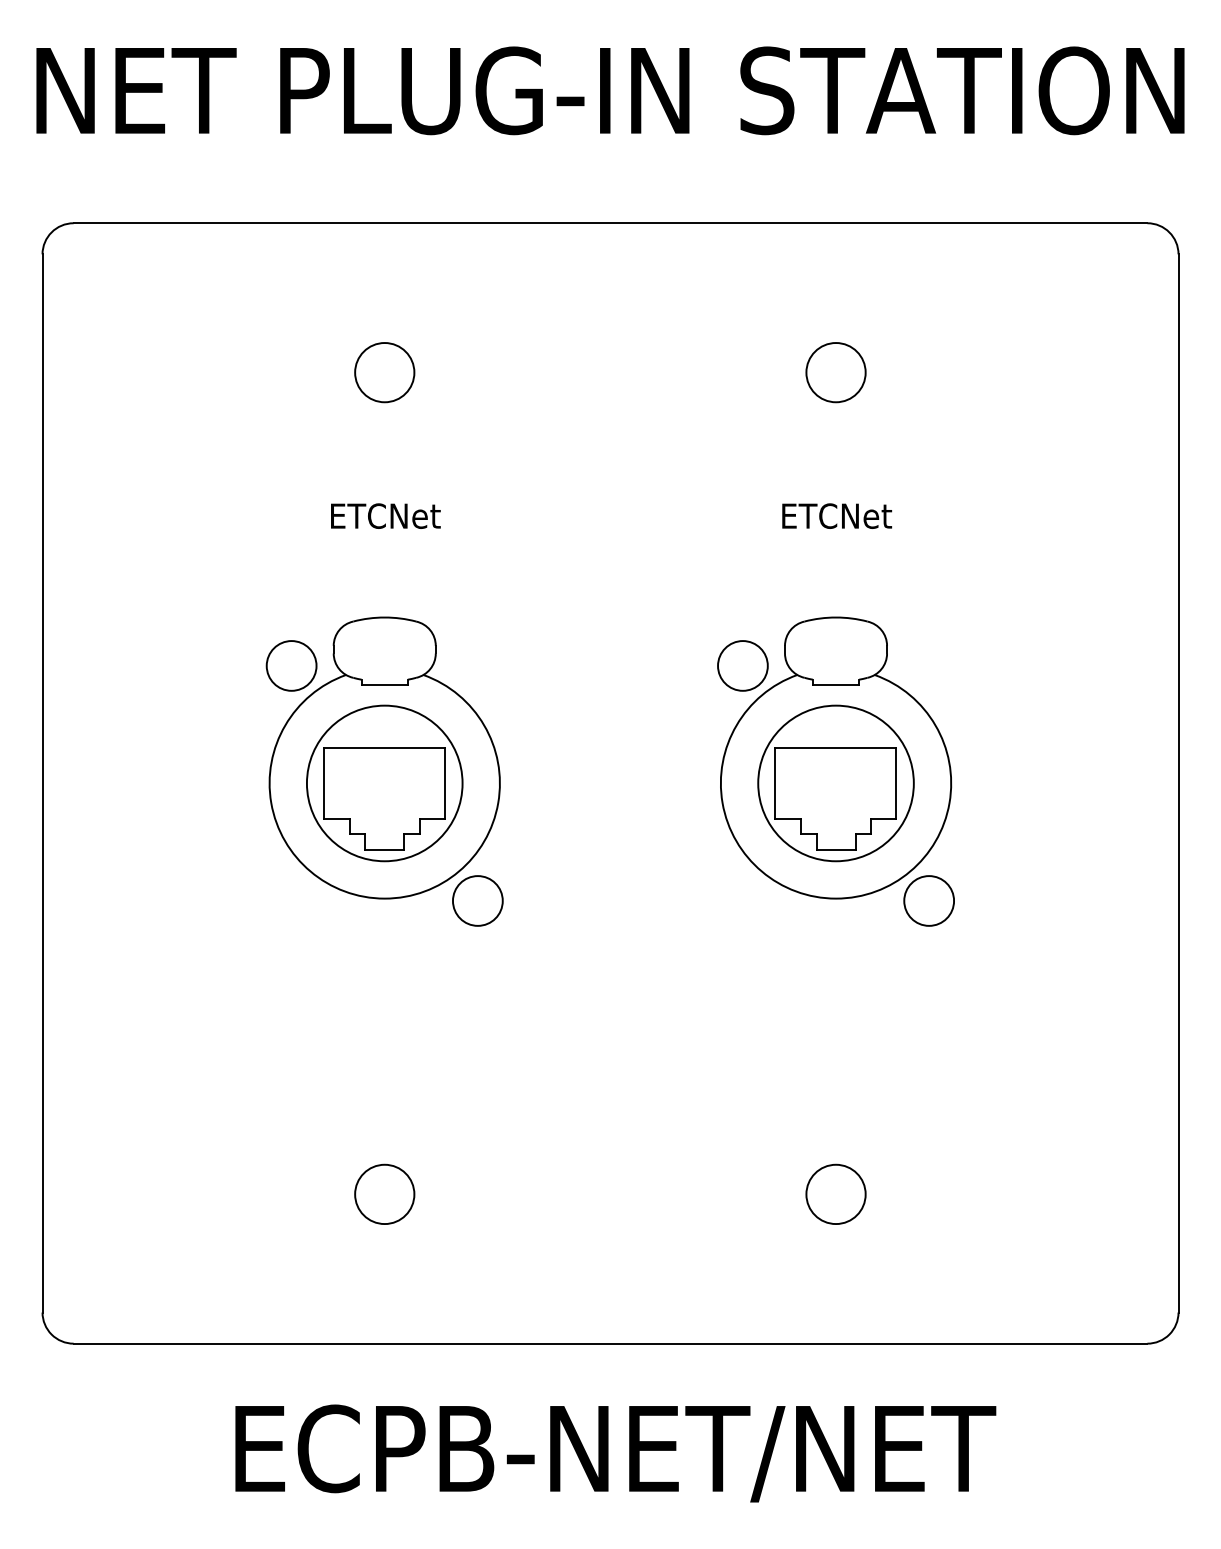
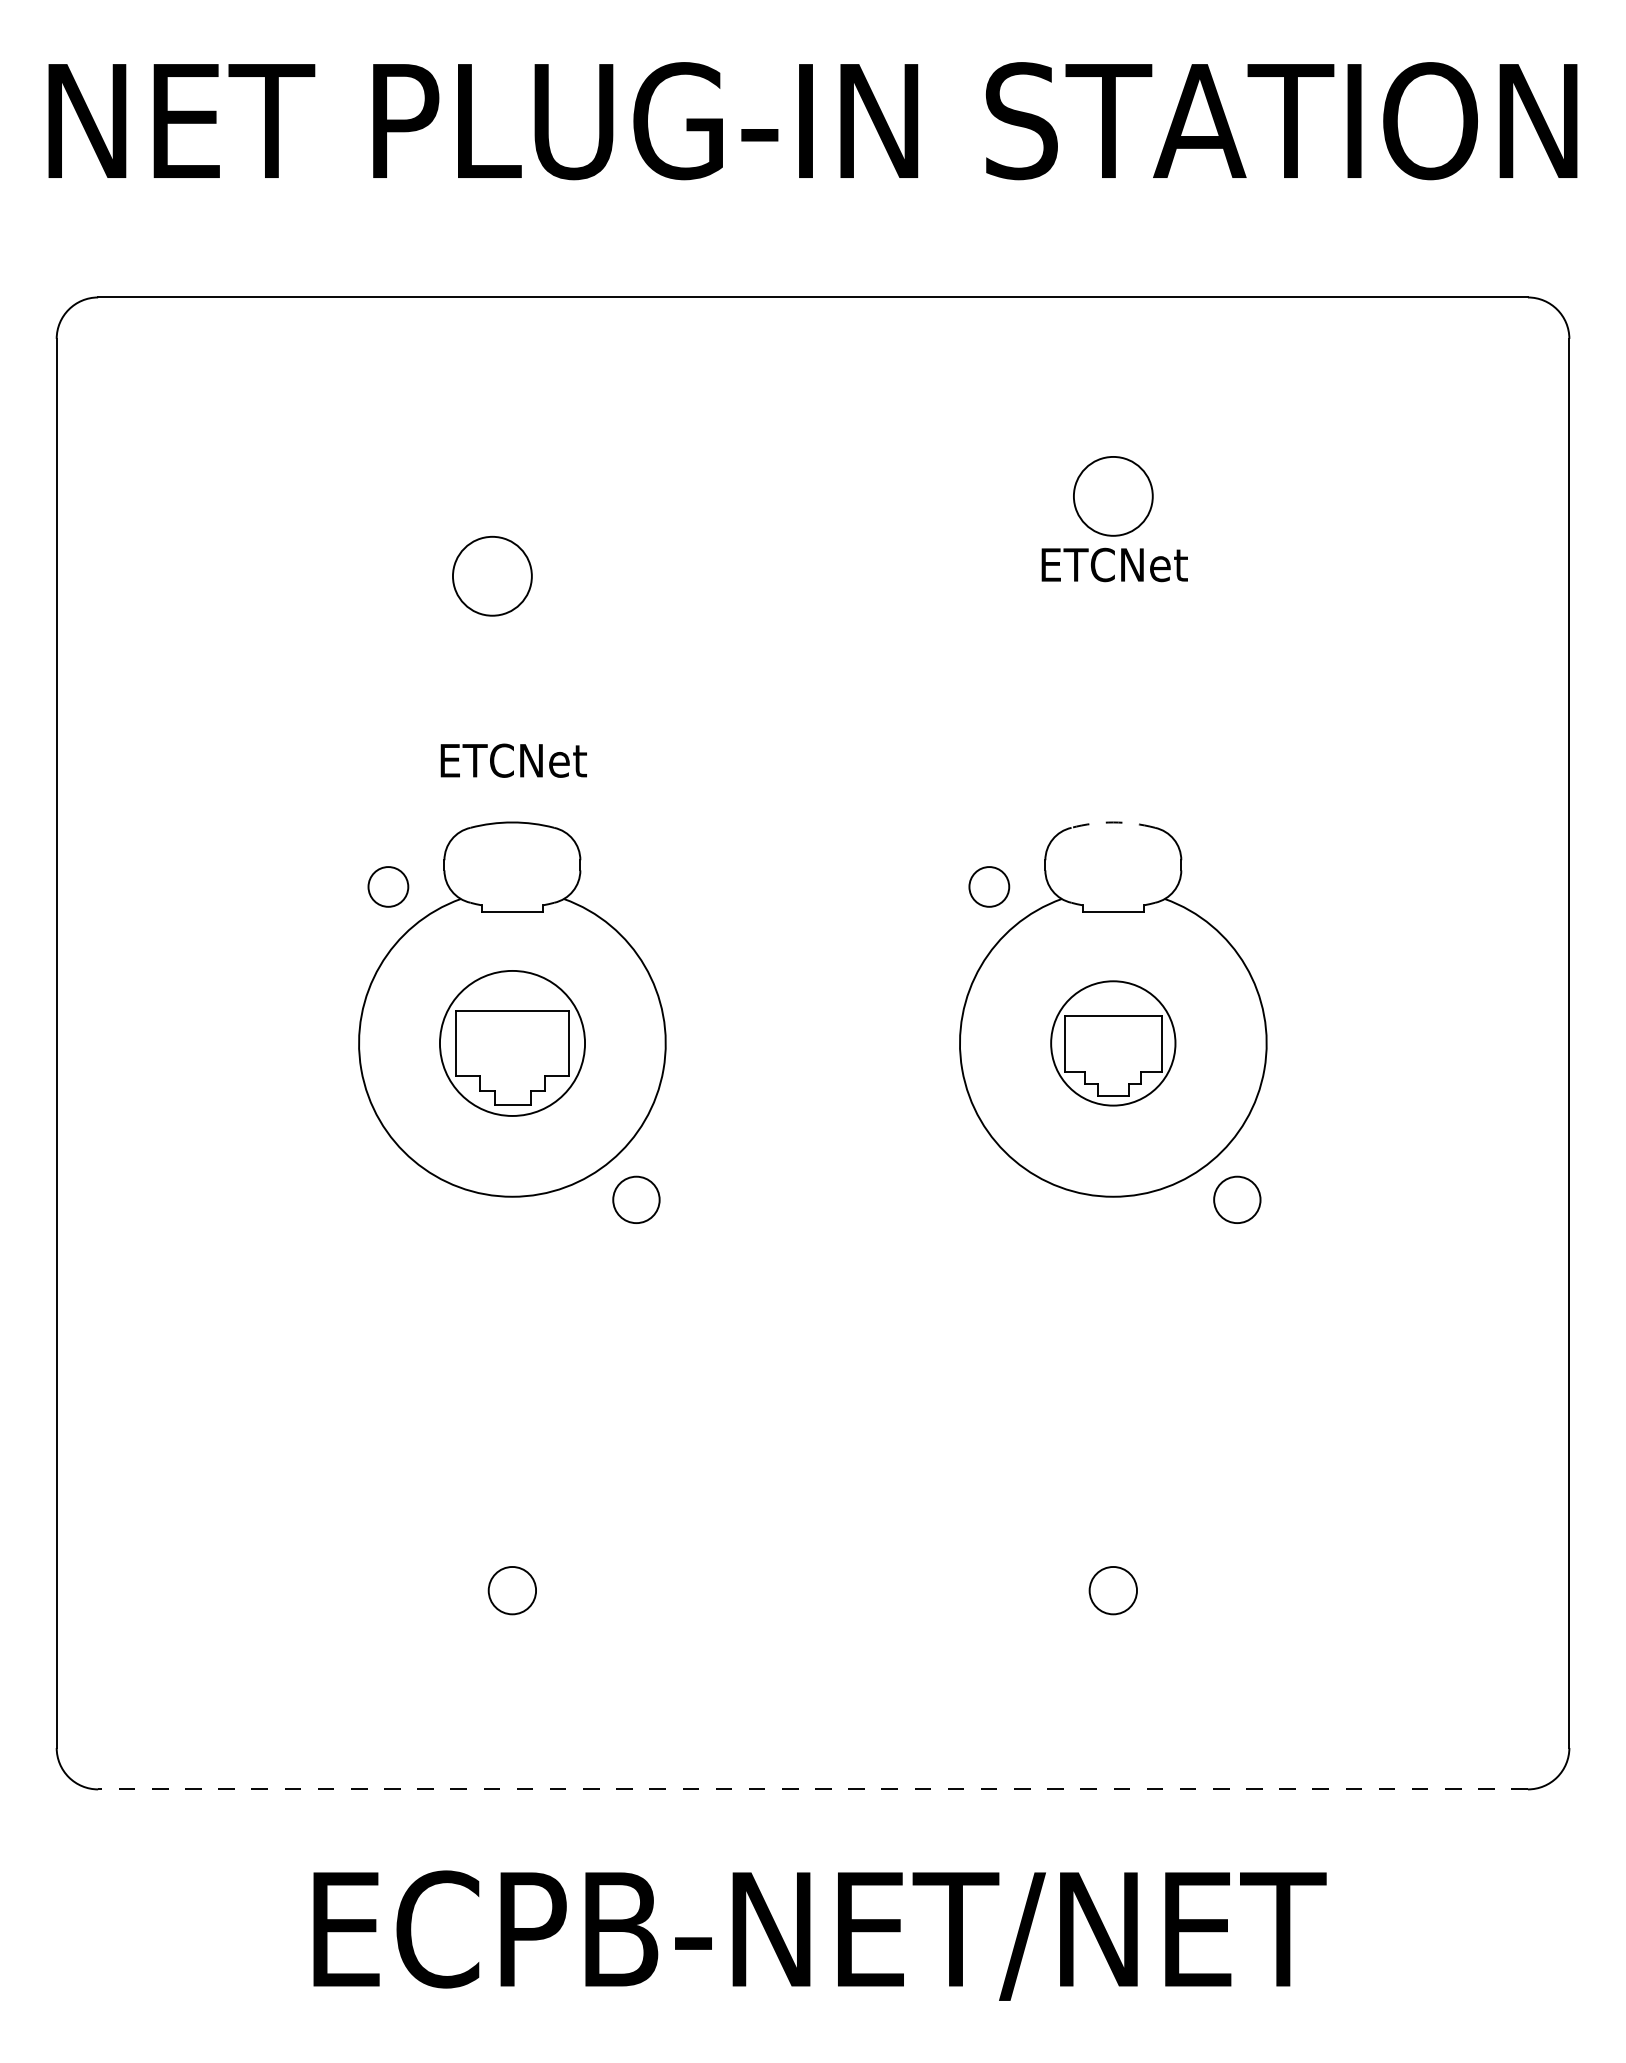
circle: (384, 372) -> (492, 576), moved
text: (385, 515) -> (513, 759), moved
text: (837, 515) -> (1115, 564), moved
arc: (836, 617) -> (1113, 822), solid -> dashed
circle: (291, 665) -> (388, 886), size x0.6
circle: (742, 665) -> (988, 886), size x0.6
part: (384, 783) -> (512, 1043), size x0.7
part: (835, 783) -> (1112, 1043), size x0.6
circle: (477, 900) -> (635, 1199), size x0.7
circle: (929, 900) -> (1237, 1199), size x0.7
circle: (384, 1194) -> (512, 1590), size x0.6
circle: (835, 1194) -> (1112, 1590), size x0.6
line: (610, 1343) -> (813, 1789), solid -> dashed

